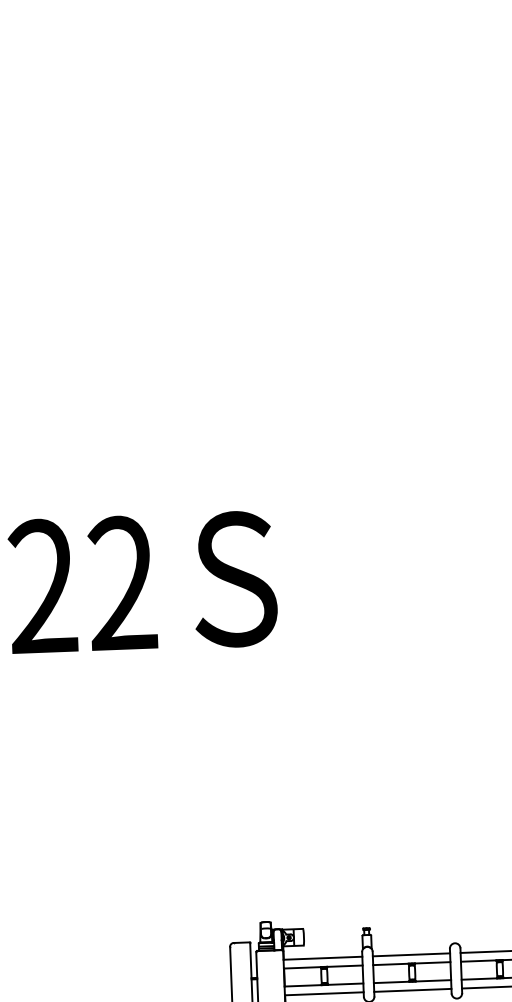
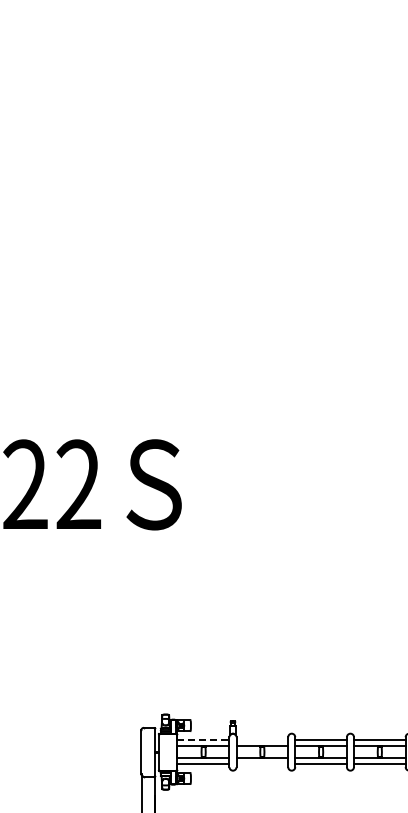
line: (411, 955) -> (262, 740), removed
line: (323, 958) -> (203, 740), solid -> dashed
line: (413, 991) -> (262, 764), removed

